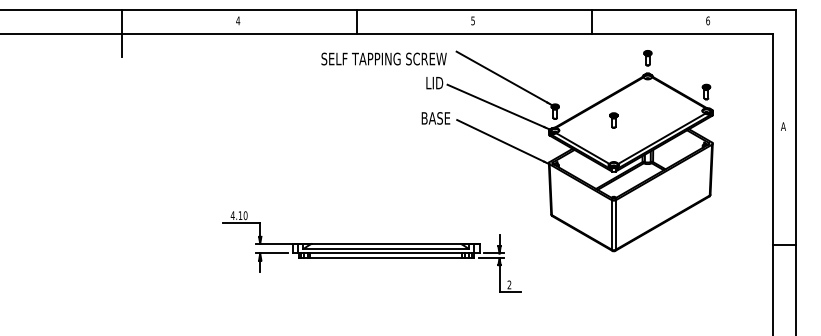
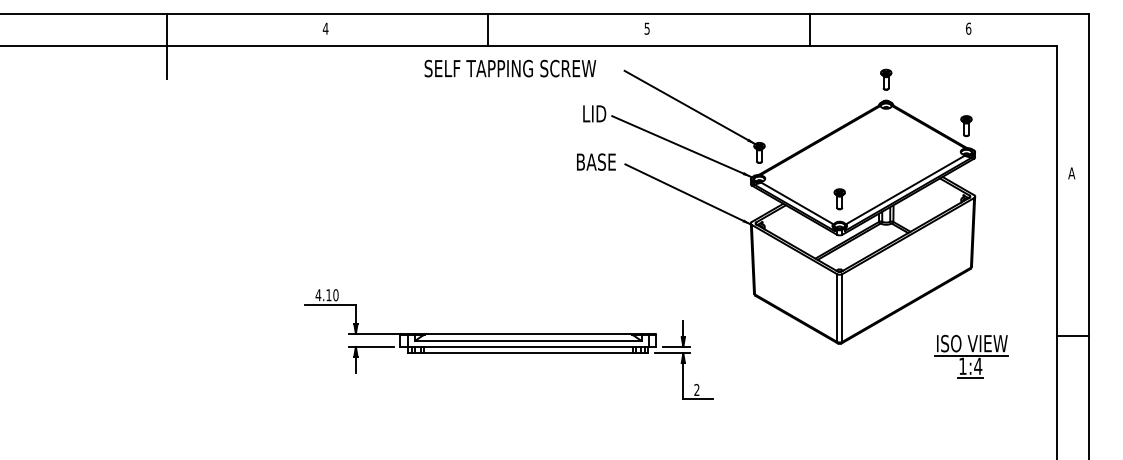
text: (383, 58) -> (509, 67), moved
part: (613, 120) -> (839, 199), moved
part: (710, 260) -> (971, 356), added

